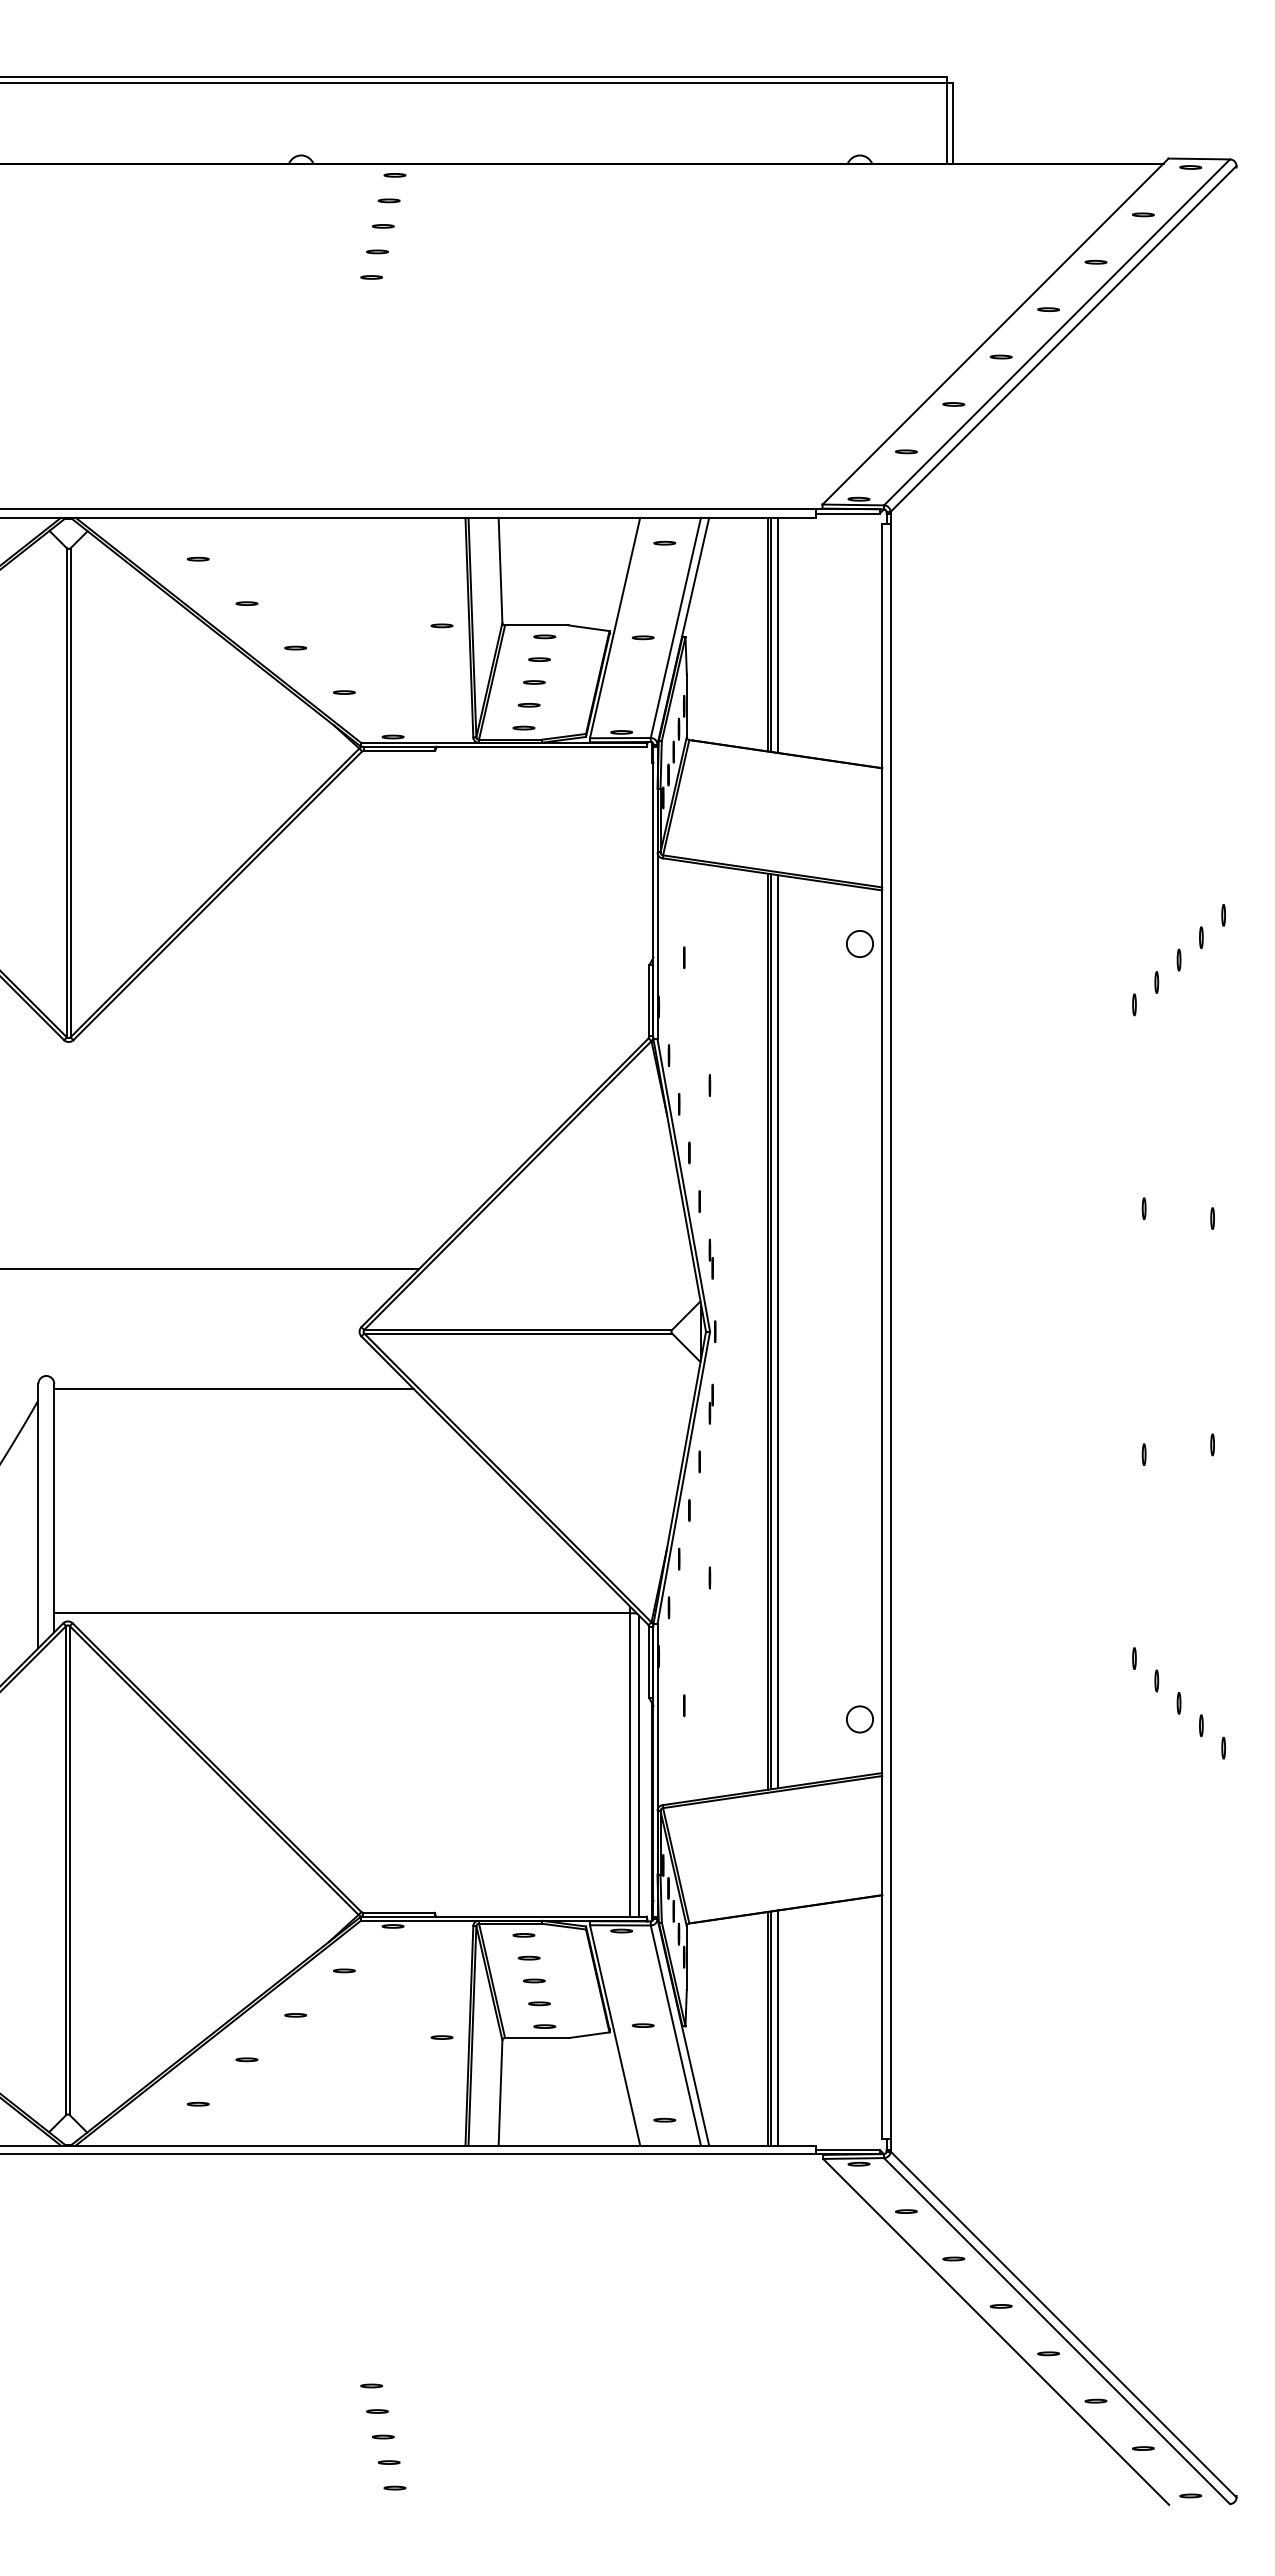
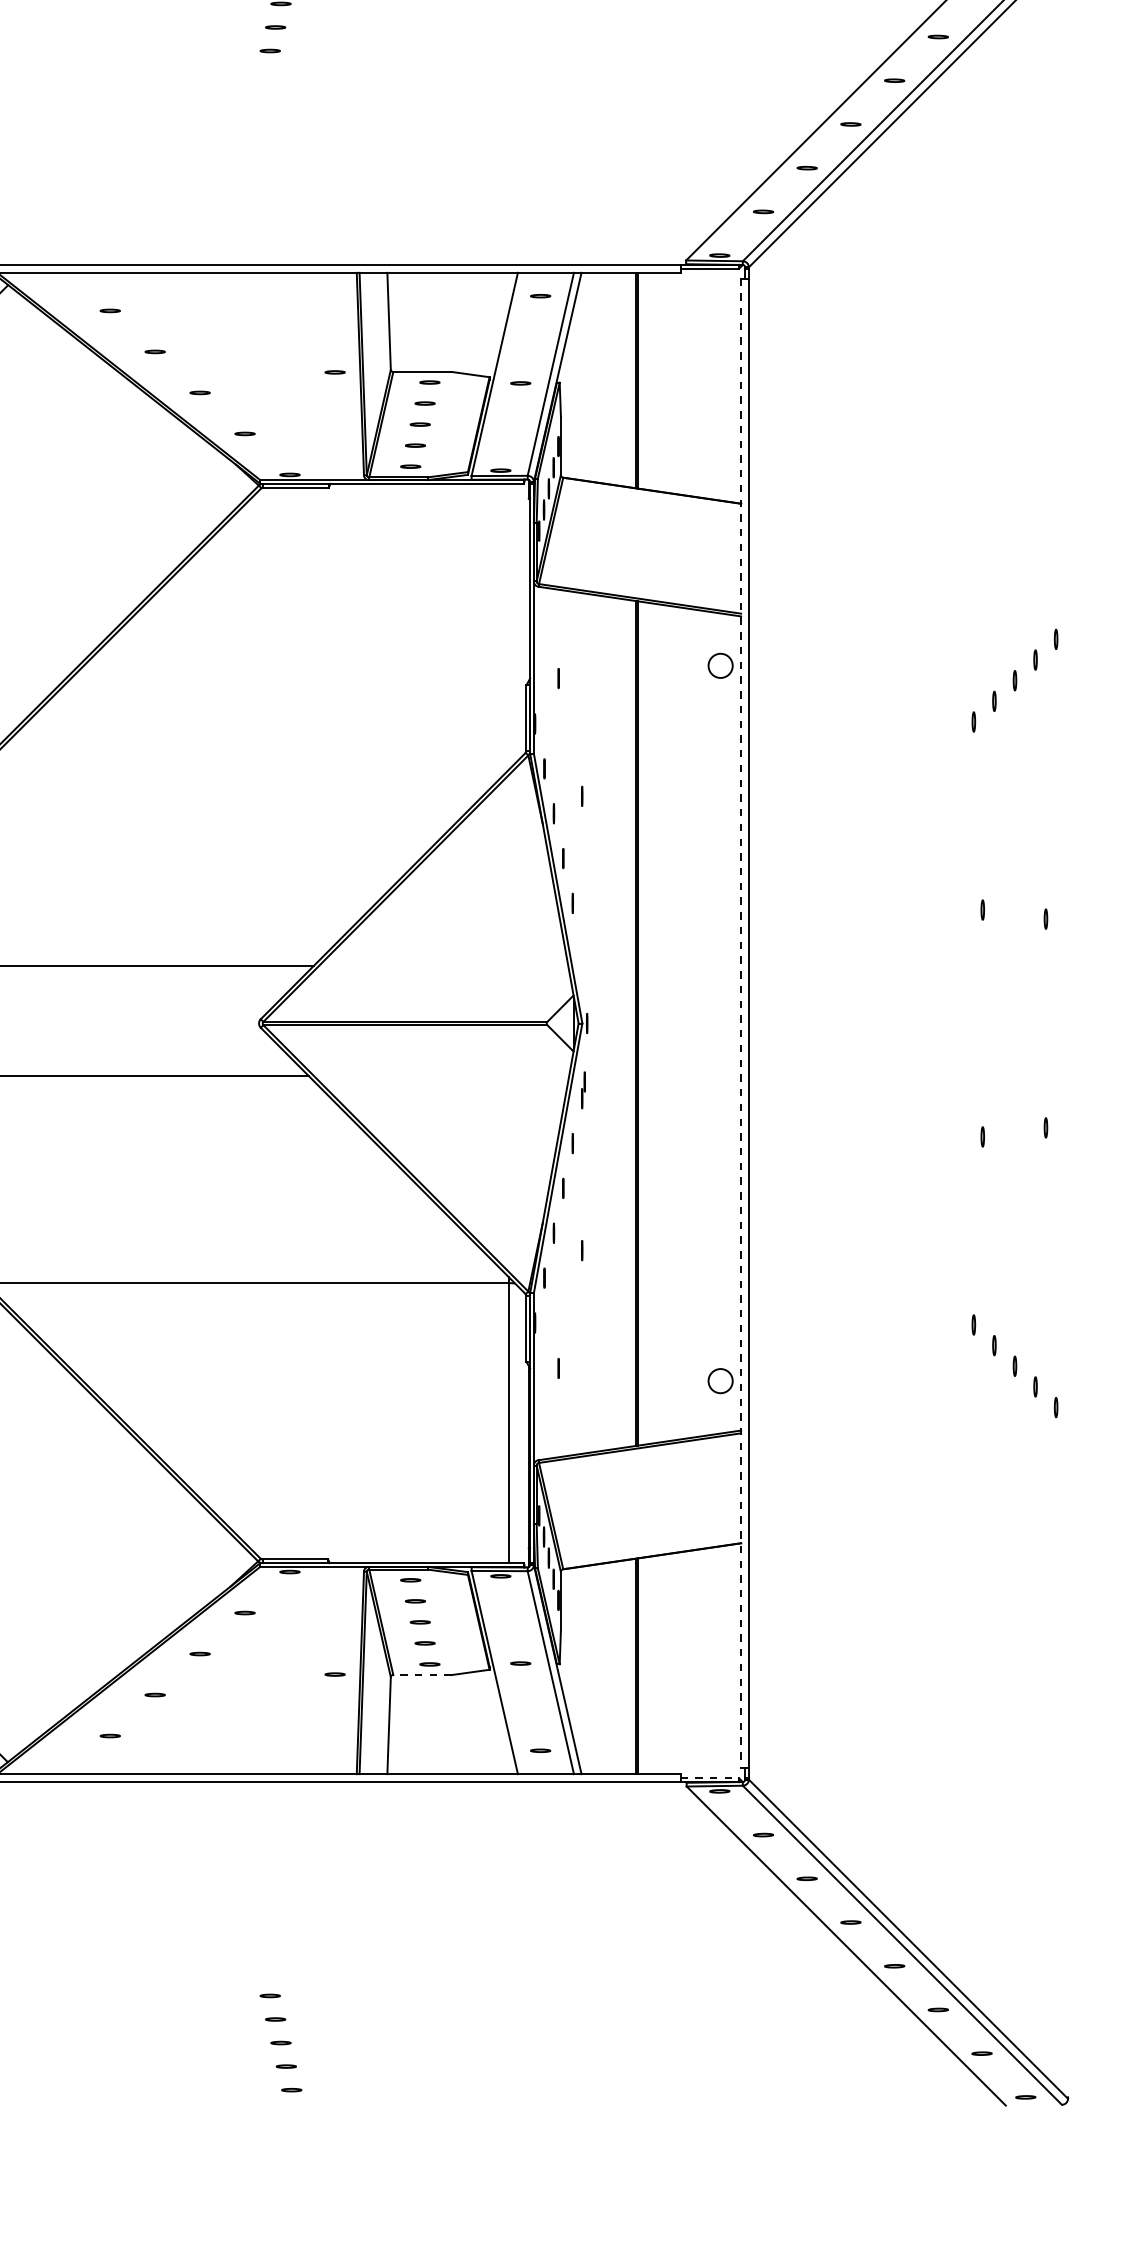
line: (778, 635) -> (645, 381), removed
part: (710, 1258) -> (582, 955), removed
line: (778, 1331) -> (645, 1023), removed
line: (882, 1331) -> (741, 1023), solid -> dashed
line: (639, 1766) -> (517, 1424), removed
line: (778, 2027) -> (645, 1665), removed
line: (536, 2038) -> (422, 1675), solid -> dashed
line: (848, 2149) -> (710, 1777), solid -> dashed

